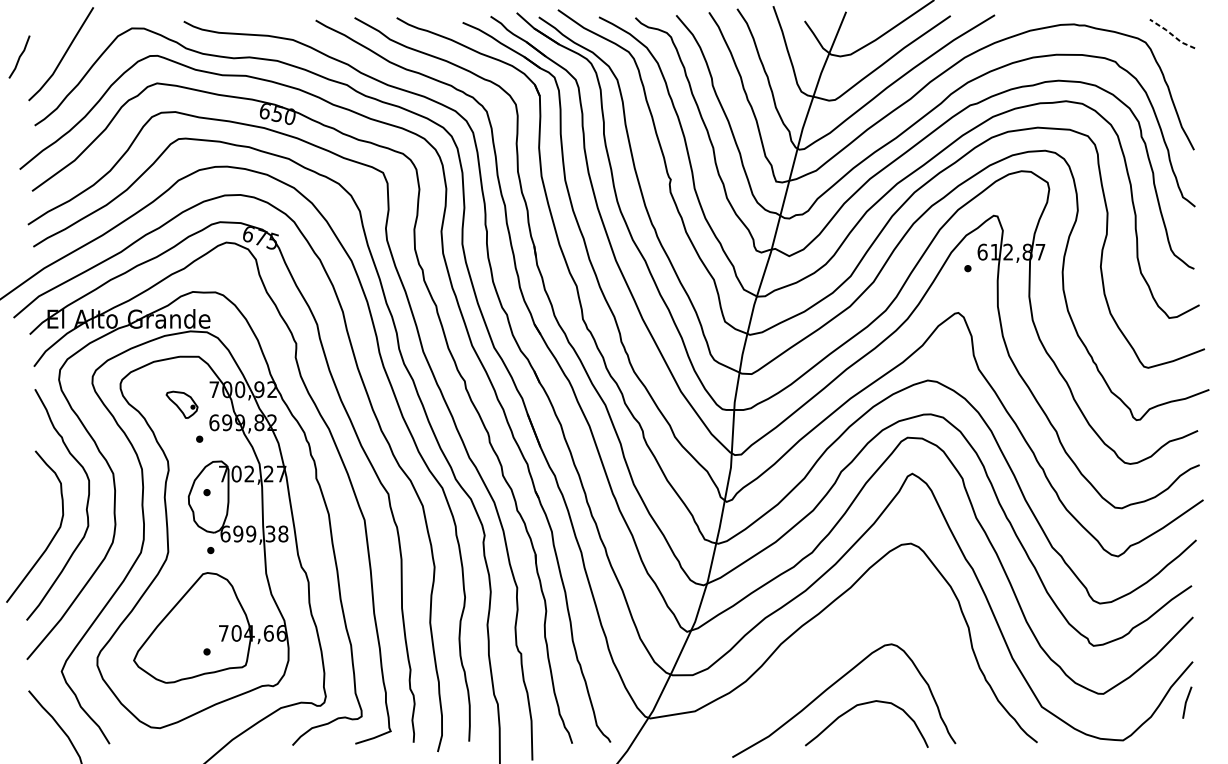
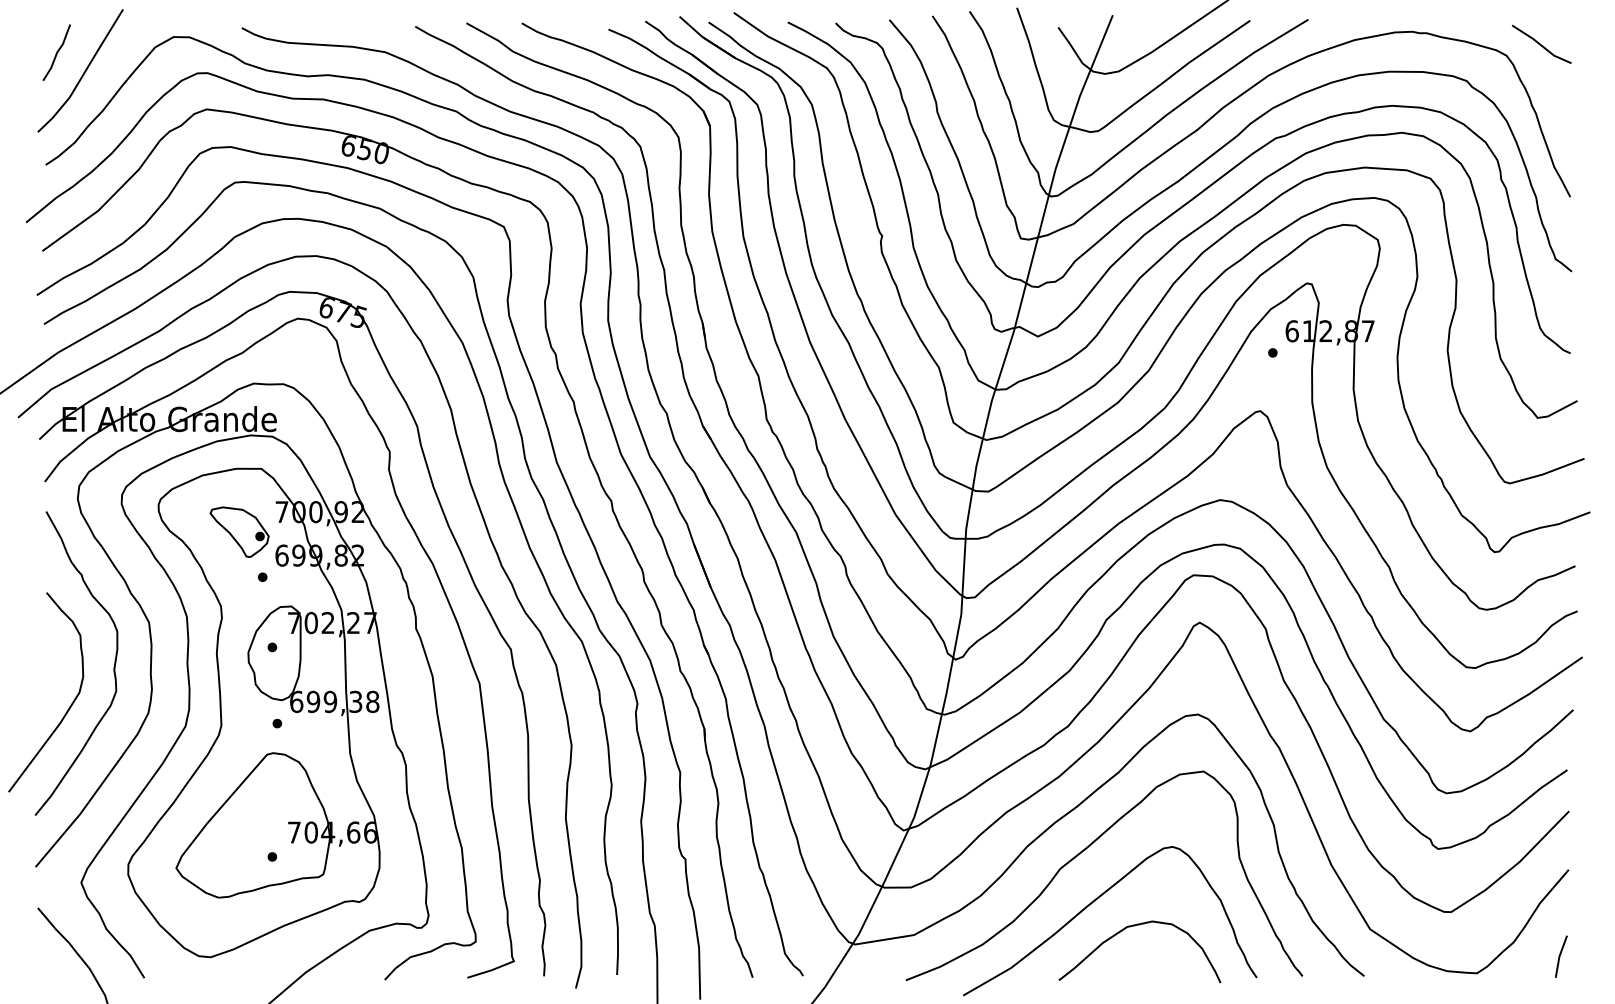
line: (1171, 34) -> (1540, 45), dashed -> solid
curve: (19, 56) -> (56, 52), moved
part: (182, 404) -> (239, 531), size x1.43
curve: (825, 647) -> (1085, 850), added
line: (1186, 702) -> (1560, 956), moved

